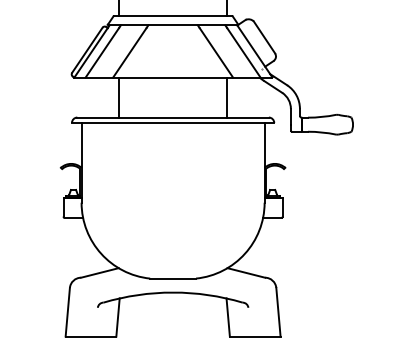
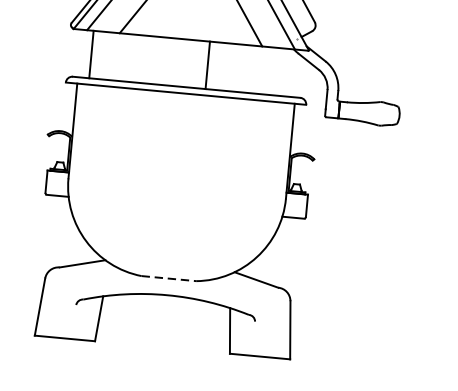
line: (119, 97) -> (91, 54), moved
line: (227, 97) -> (208, 65), moved
line: (173, 278) -> (169, 278), solid -> dashed

